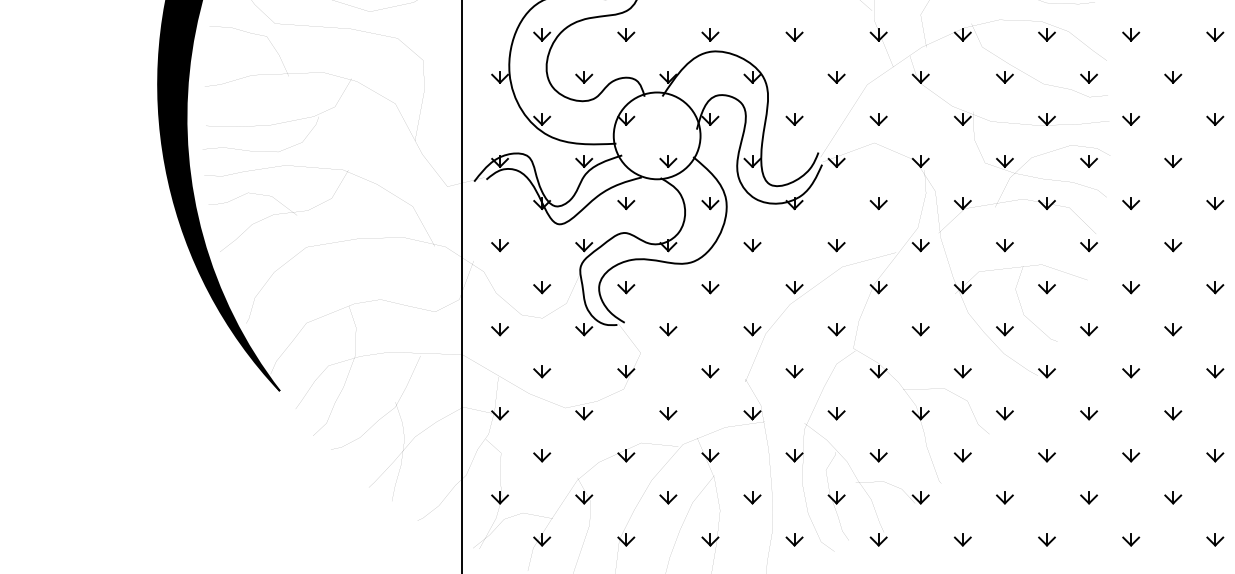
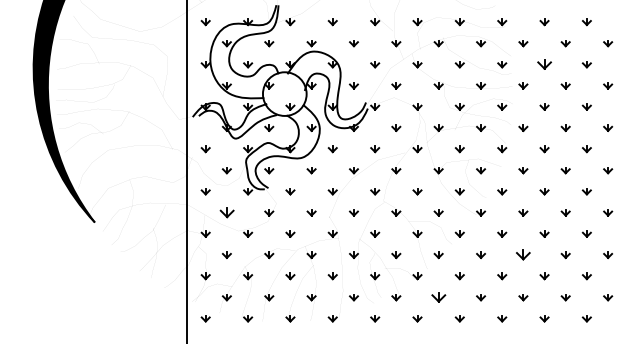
part: (1173, 77) -> (544, 64), size x1.6
part: (541, 371) -> (226, 212), size x1.6
part: (1131, 456) -> (523, 255), size x1.6
part: (962, 539) -> (438, 297), size x1.6

